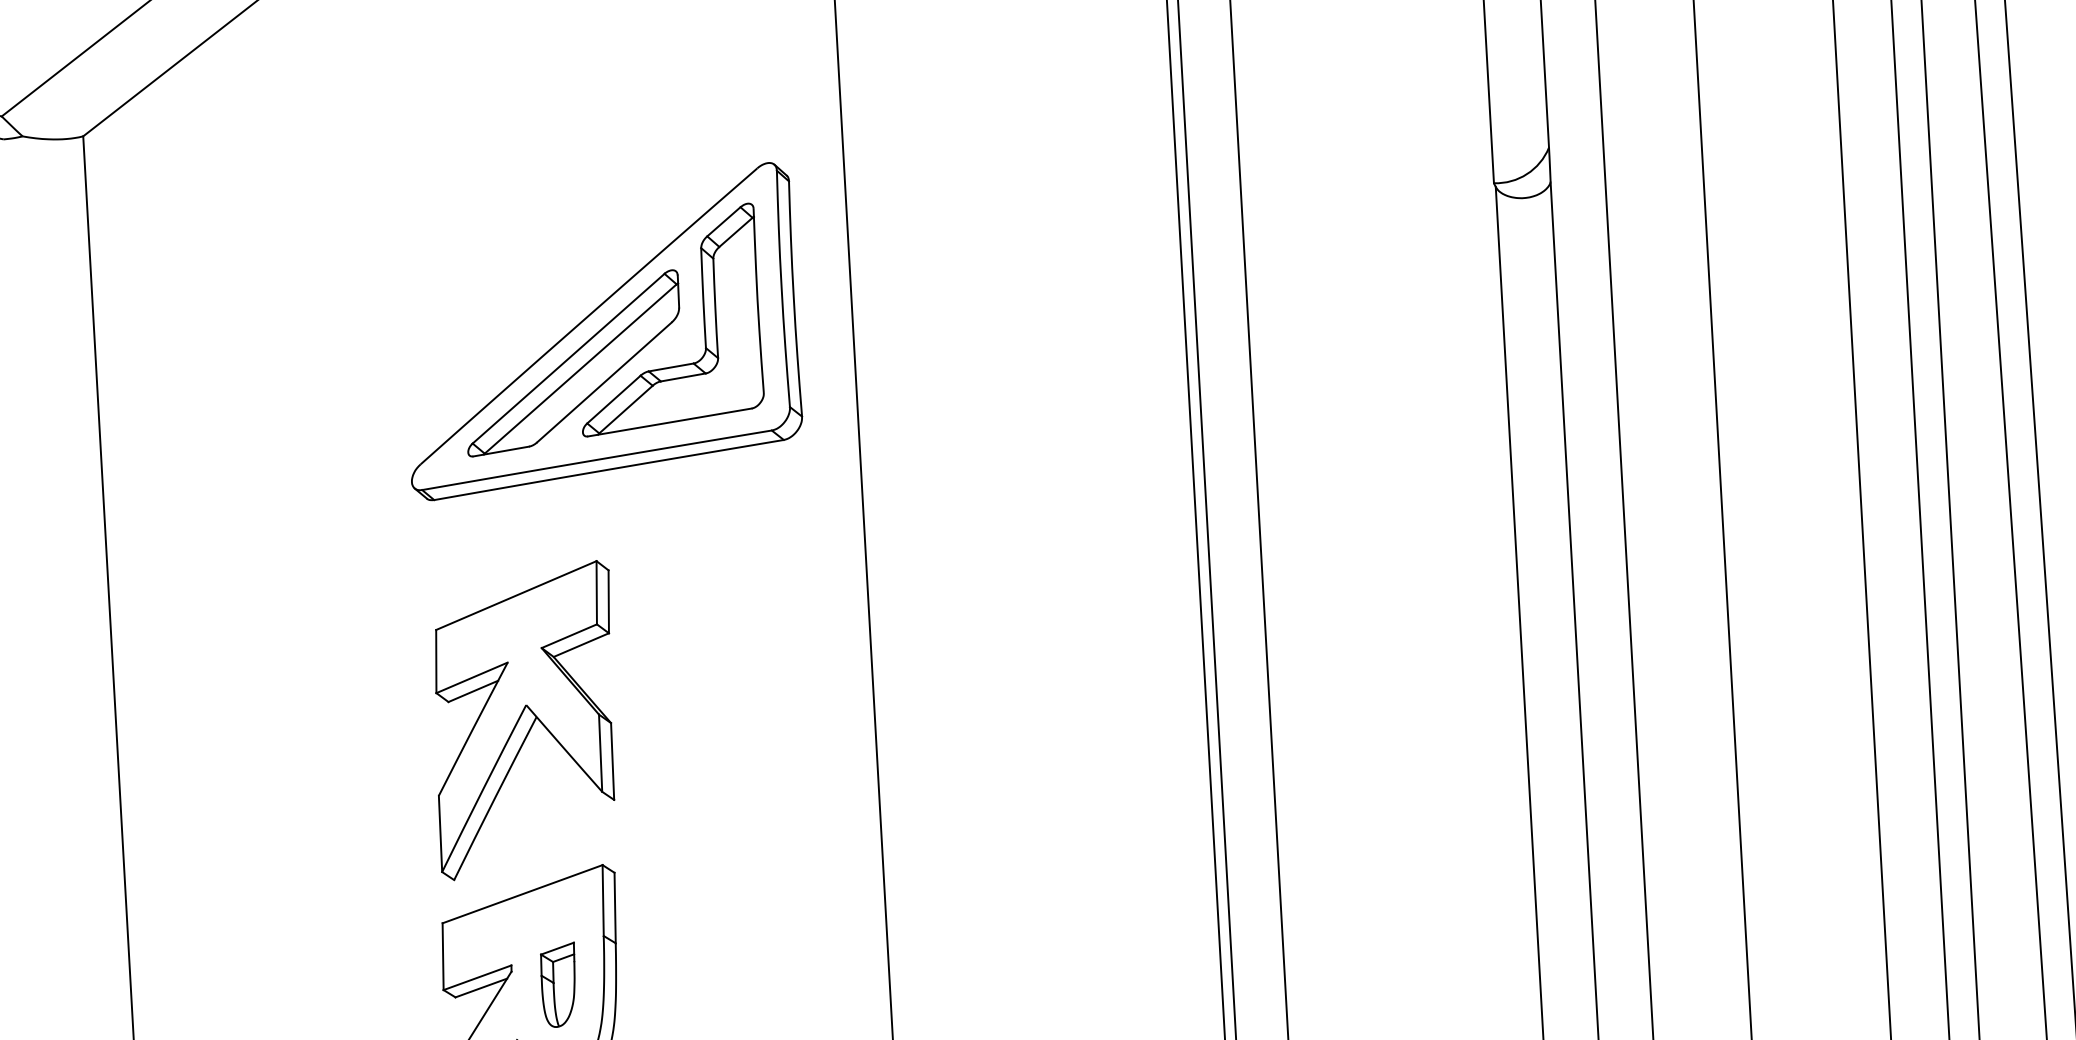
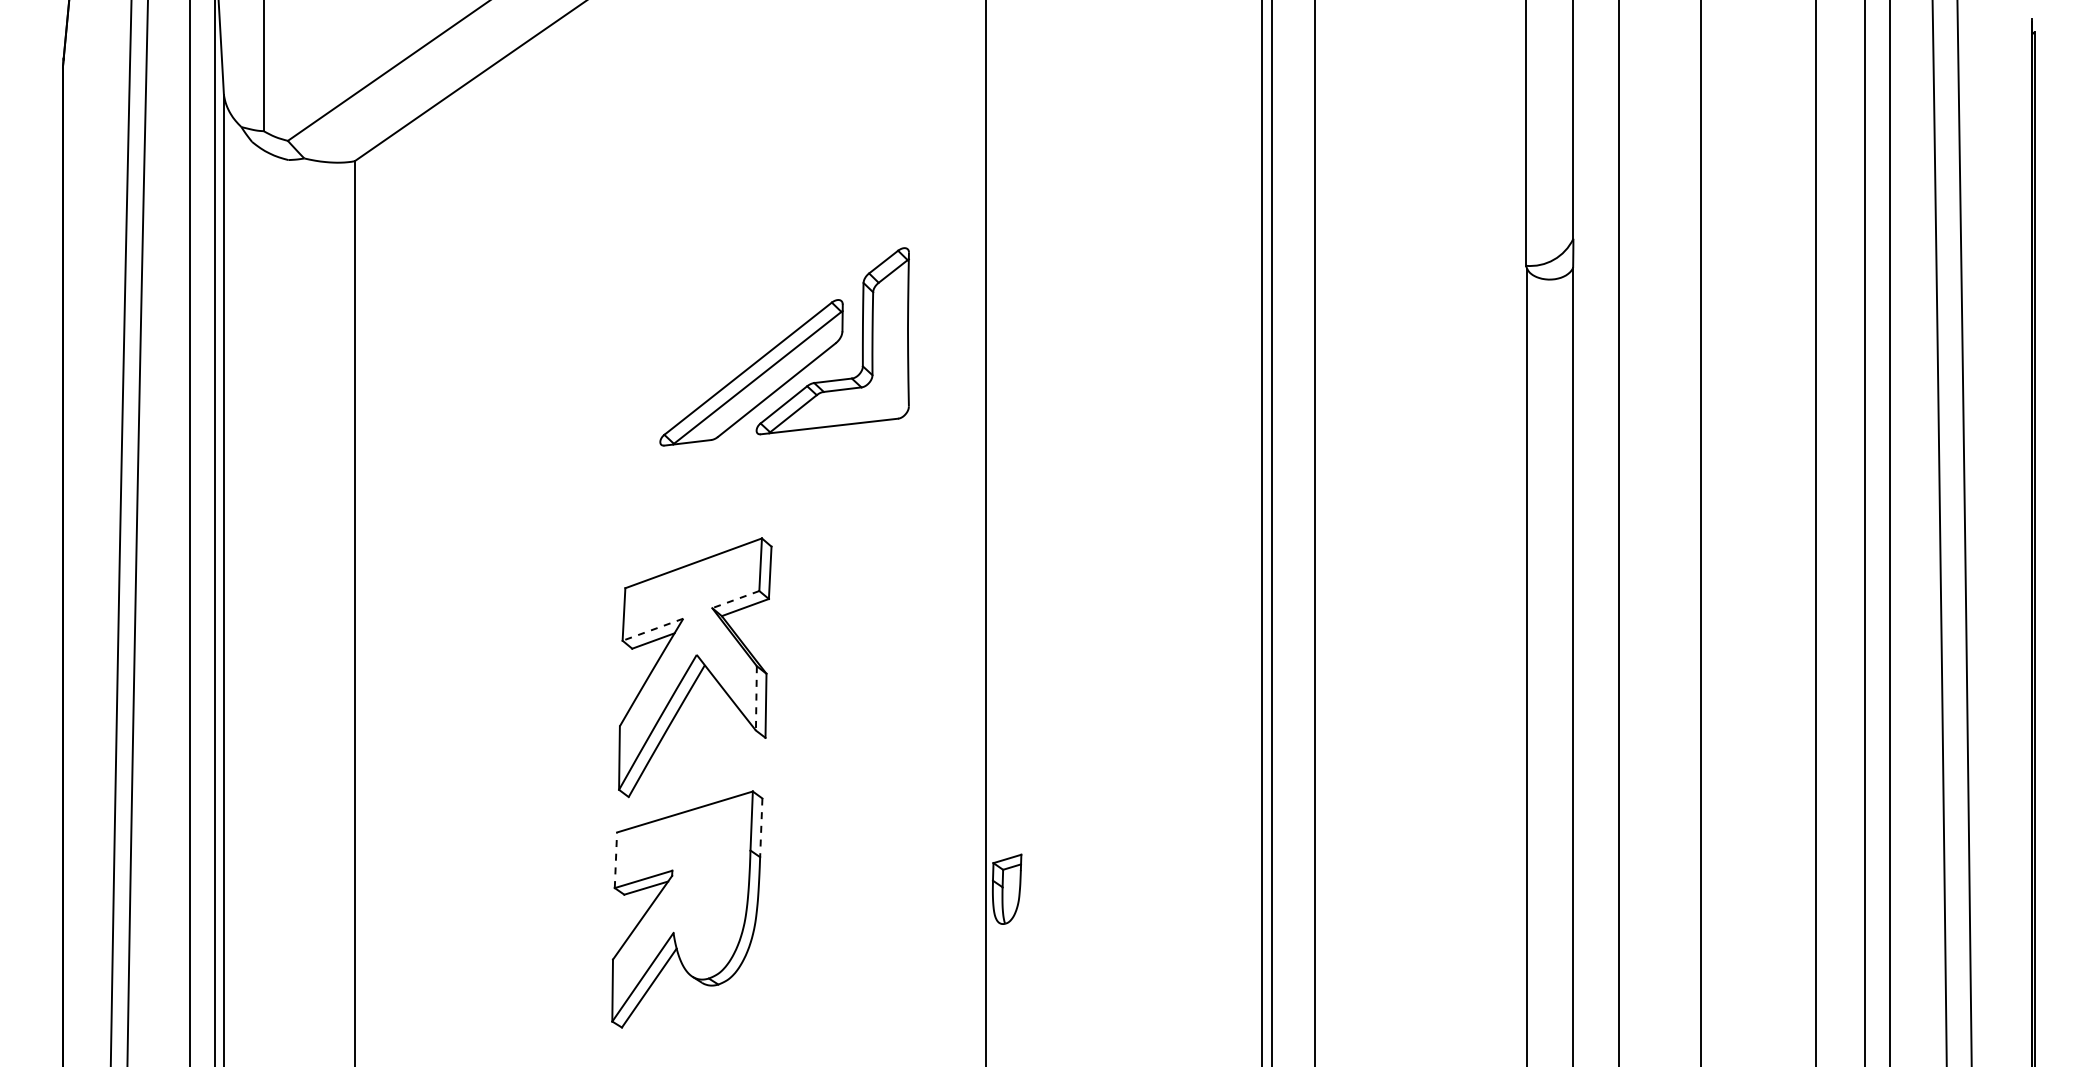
part: (599, 331) -> (775, 347), removed
line: (568, 636) -> (735, 599), solid -> dashed
line: (471, 677) -> (652, 629), solid -> dashed
line: (600, 753) -> (756, 698), solid -> dashed
line: (615, 908) -> (761, 828), solid -> dashed
line: (442, 956) -> (615, 860), solid -> dashed
part: (559, 984) -> (1007, 888), moved

